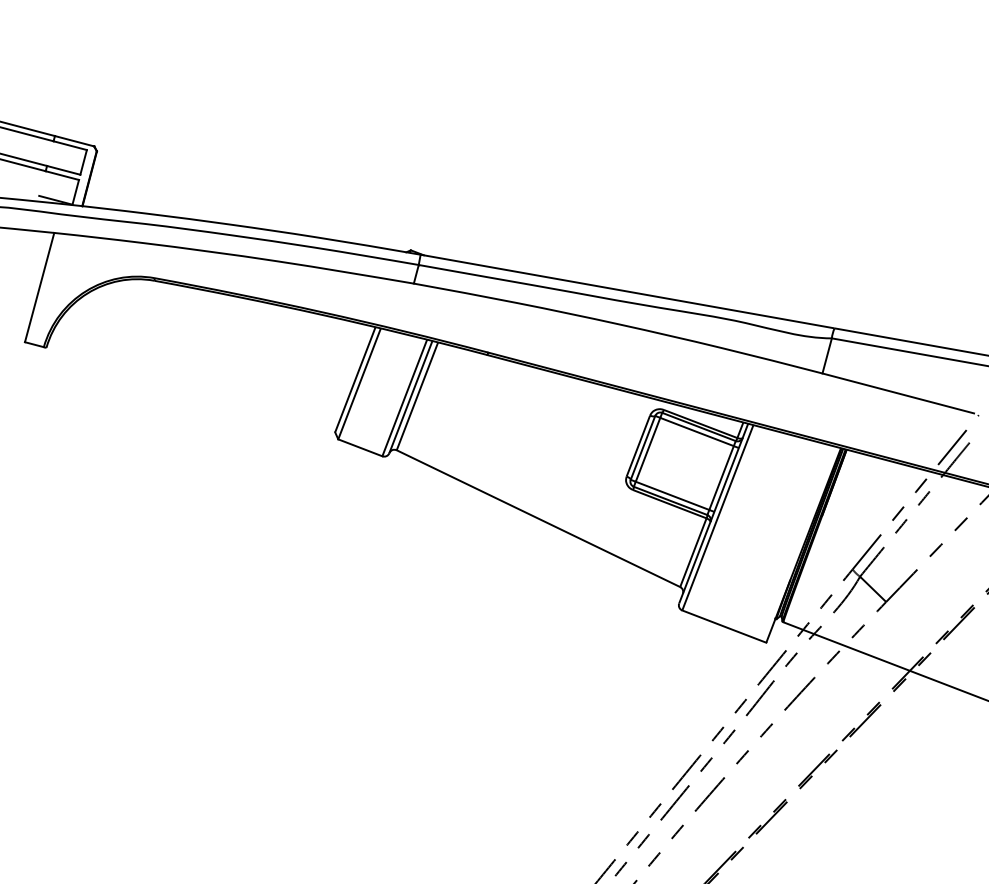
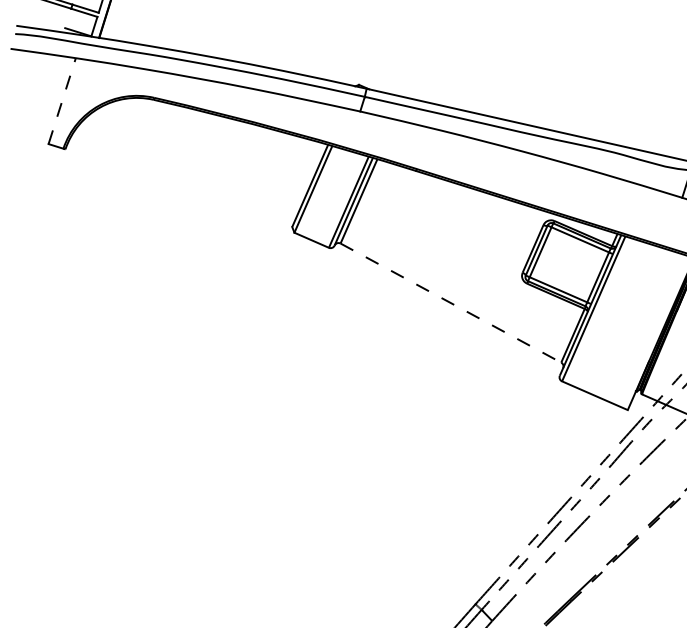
line: (39, 287) -> (62, 101), solid -> dashed
line: (538, 518) -> (450, 302), solid -> dashed

